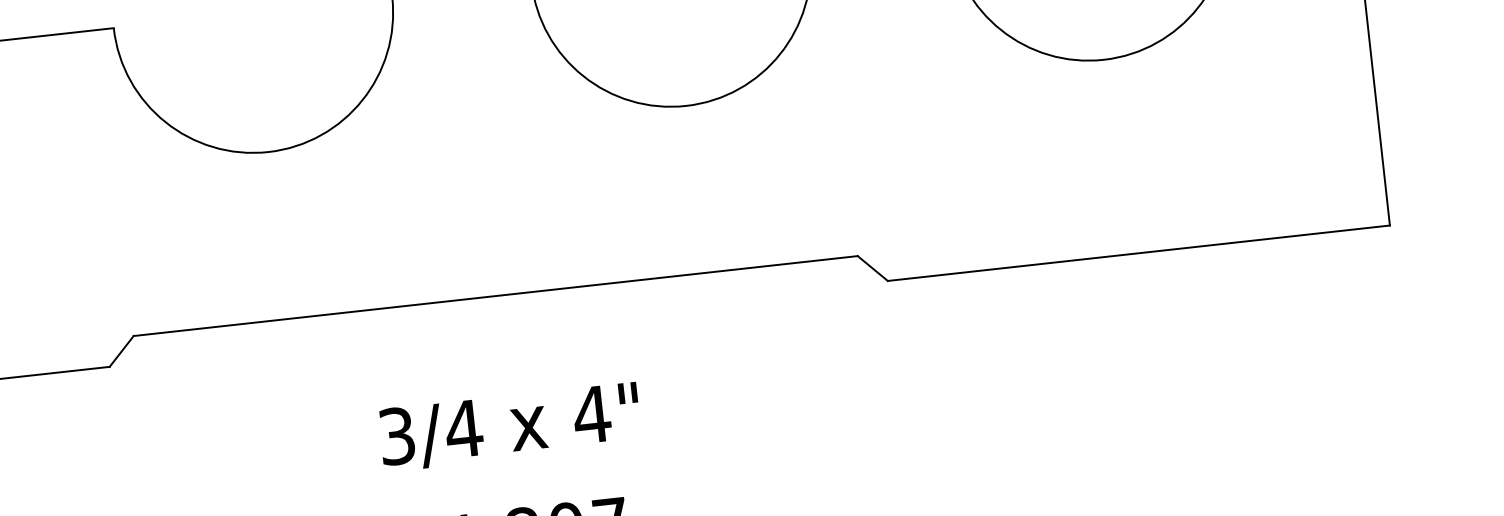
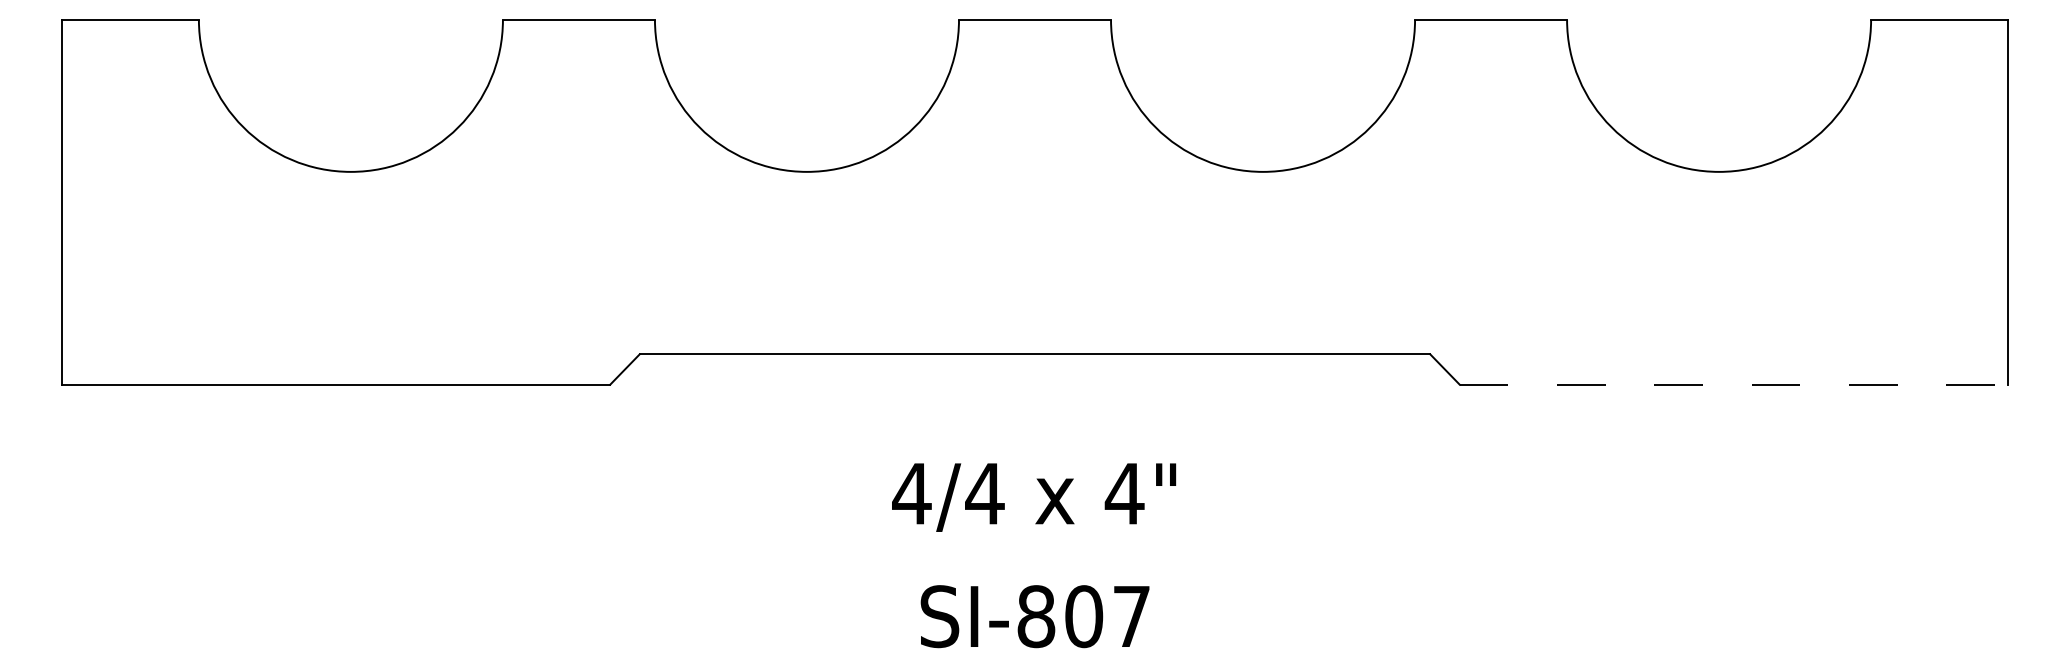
line: (1139, 252) -> (1734, 384), solid -> dashed
text: (396, 436) -> (911, 493), 3/4 -> 4/4

